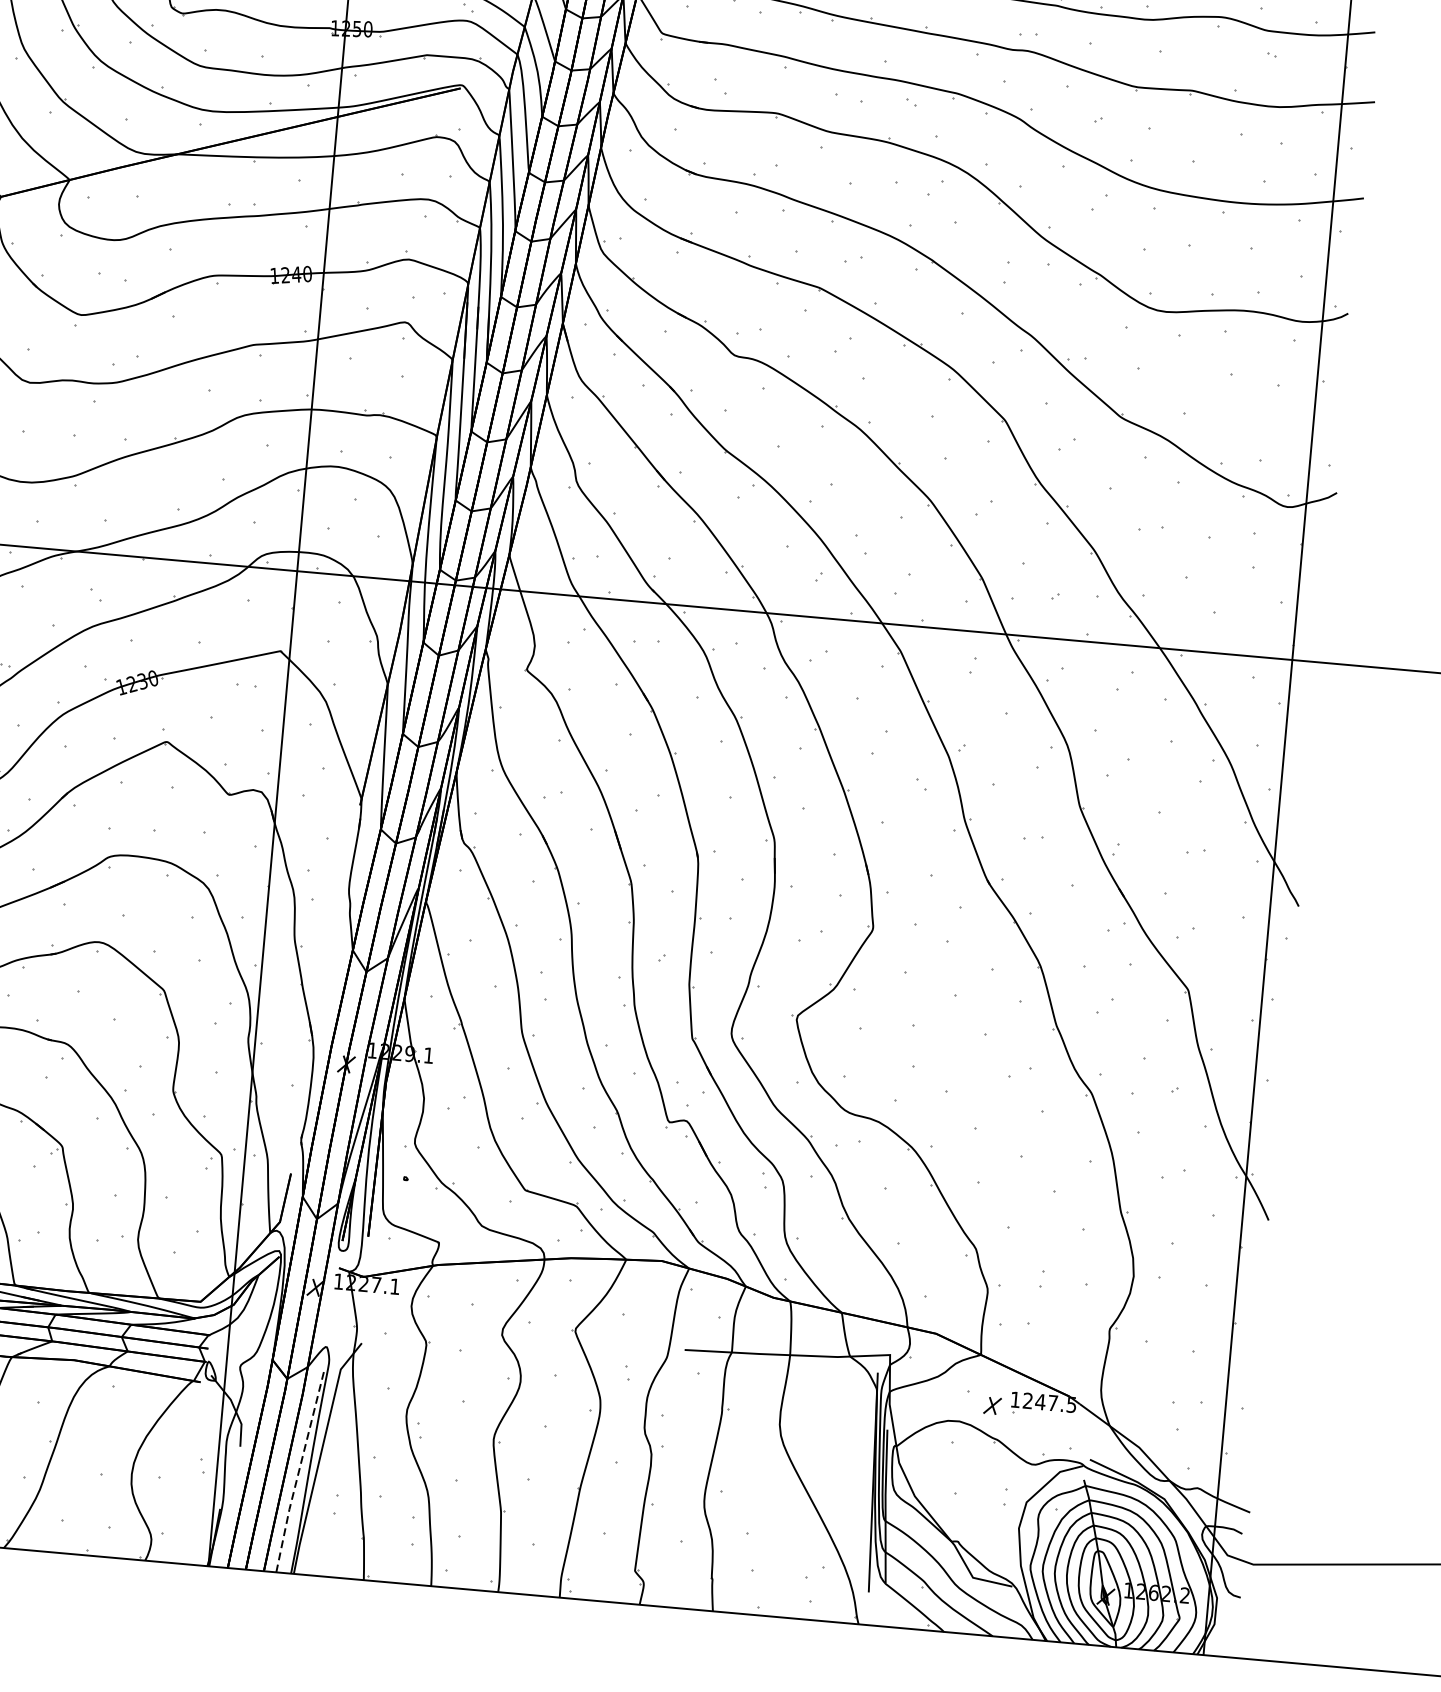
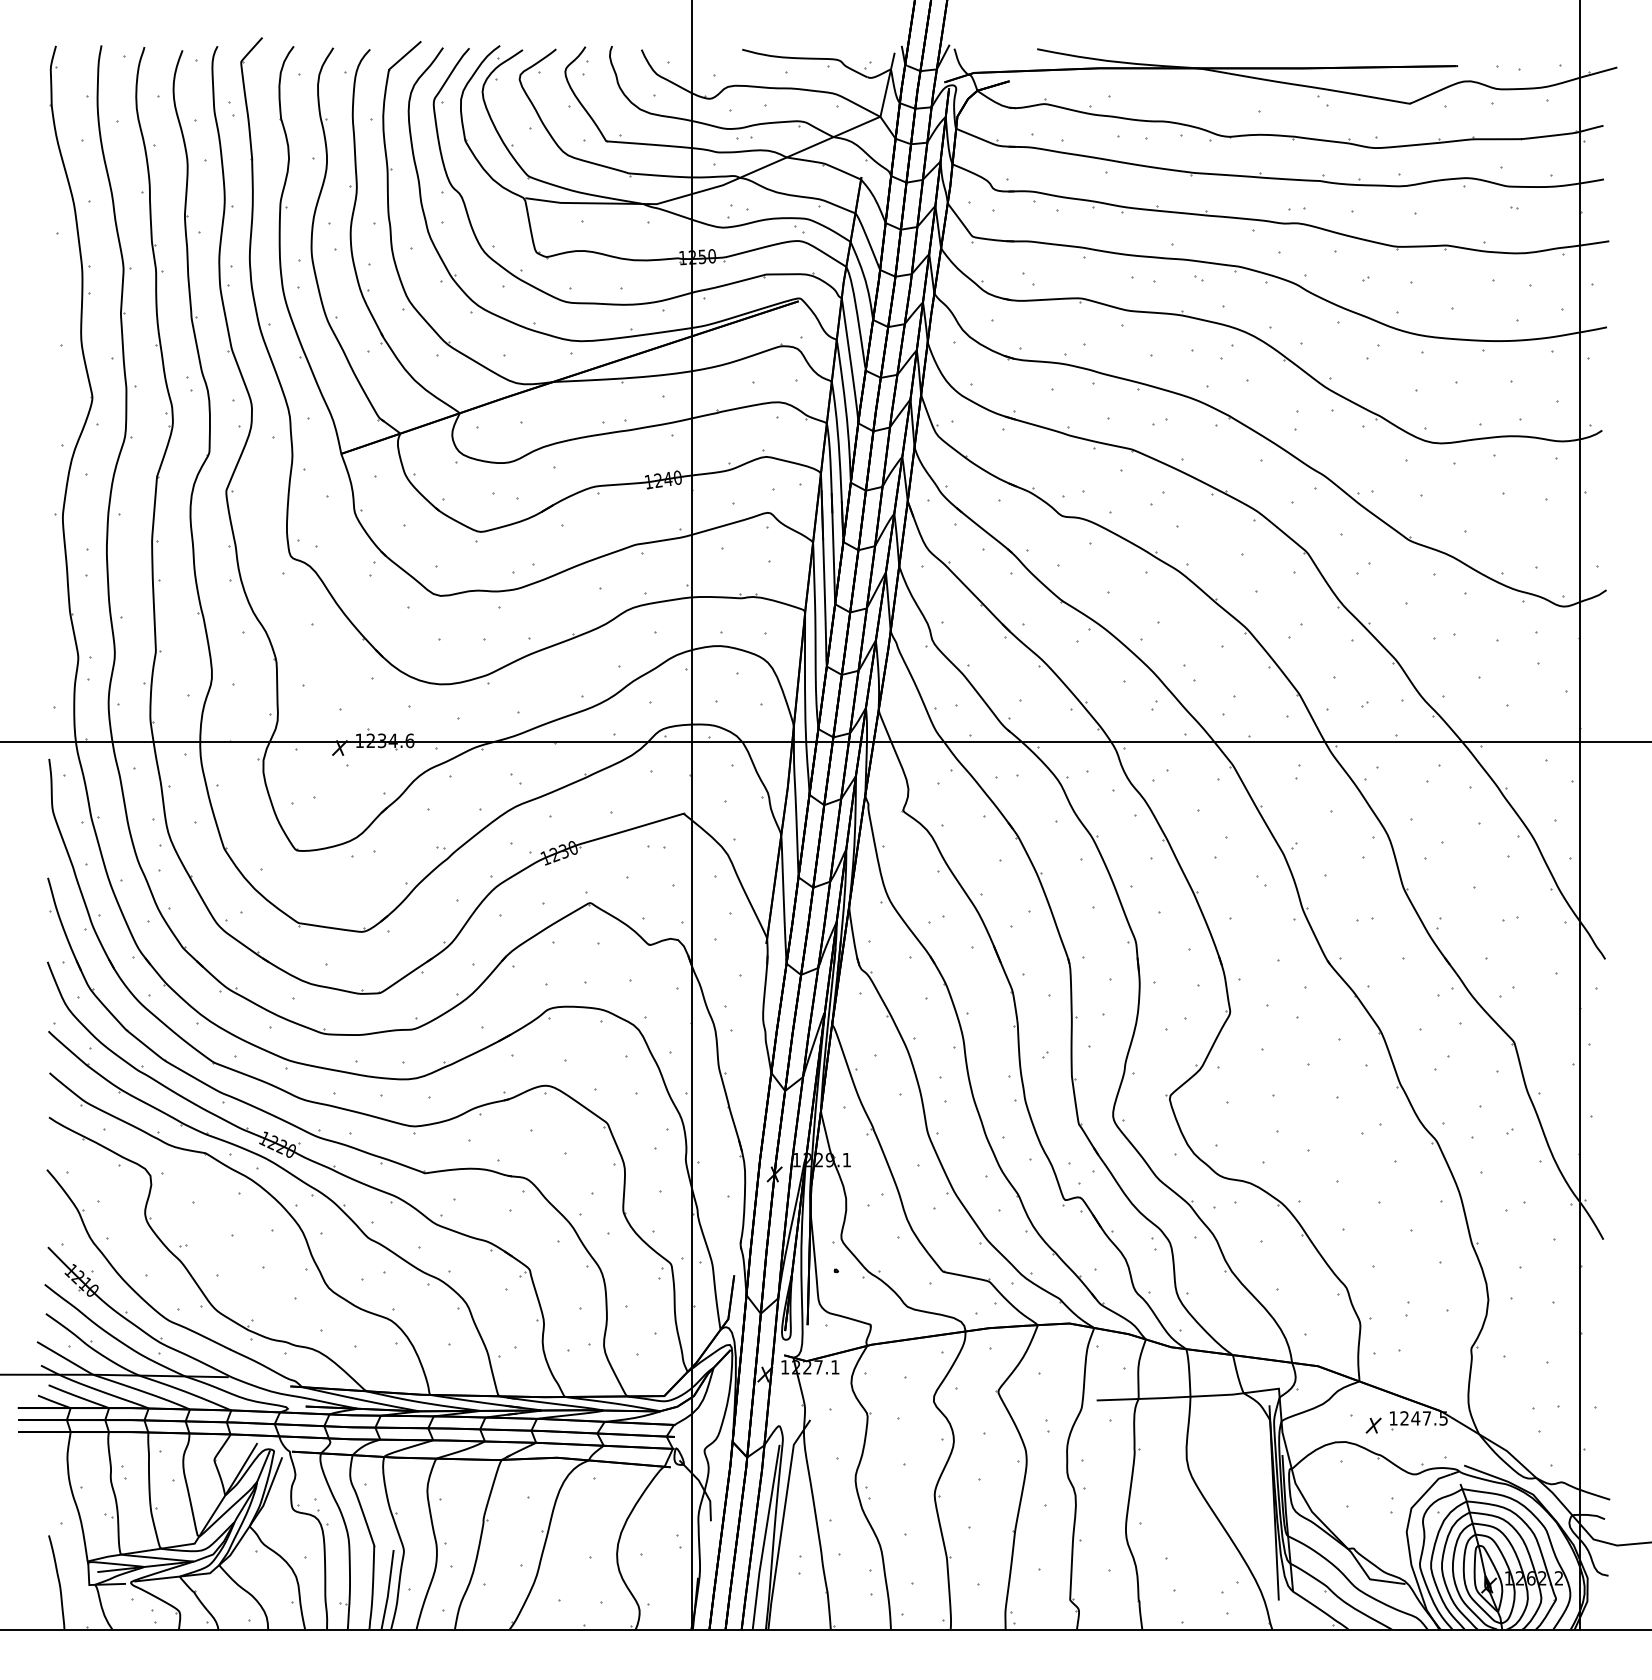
line: (299, 1470) -> (765, 1537), dashed -> solid

